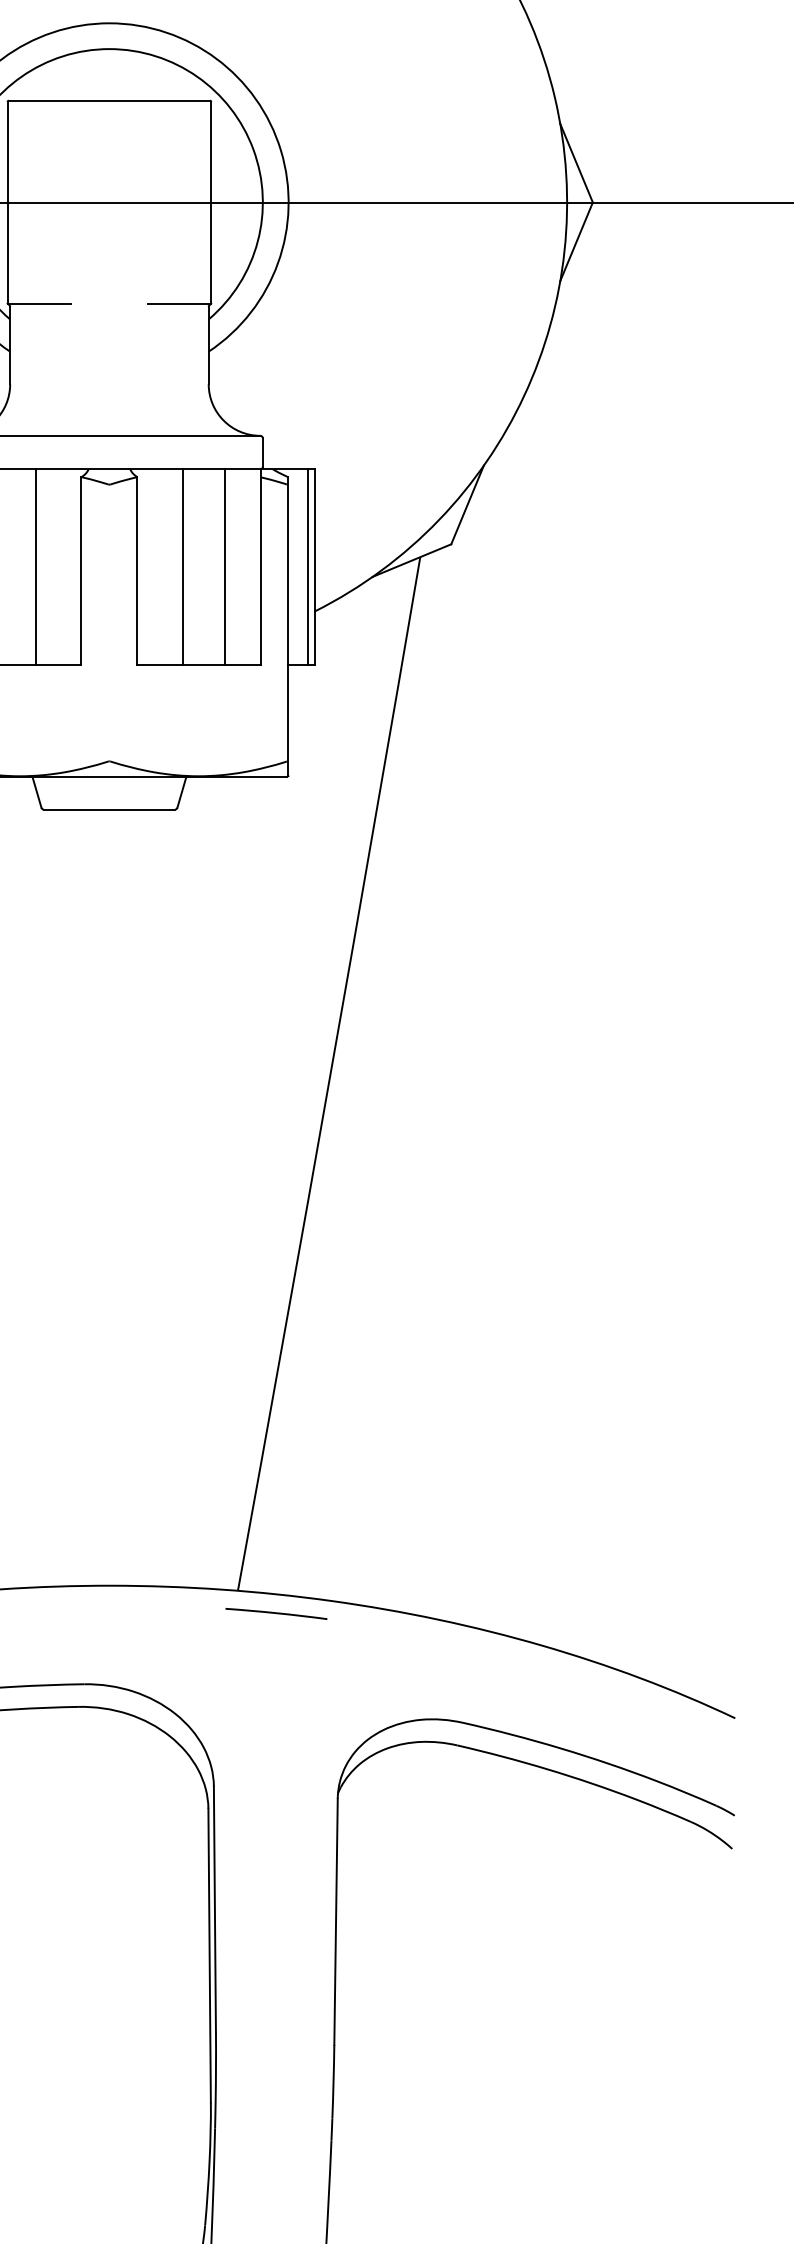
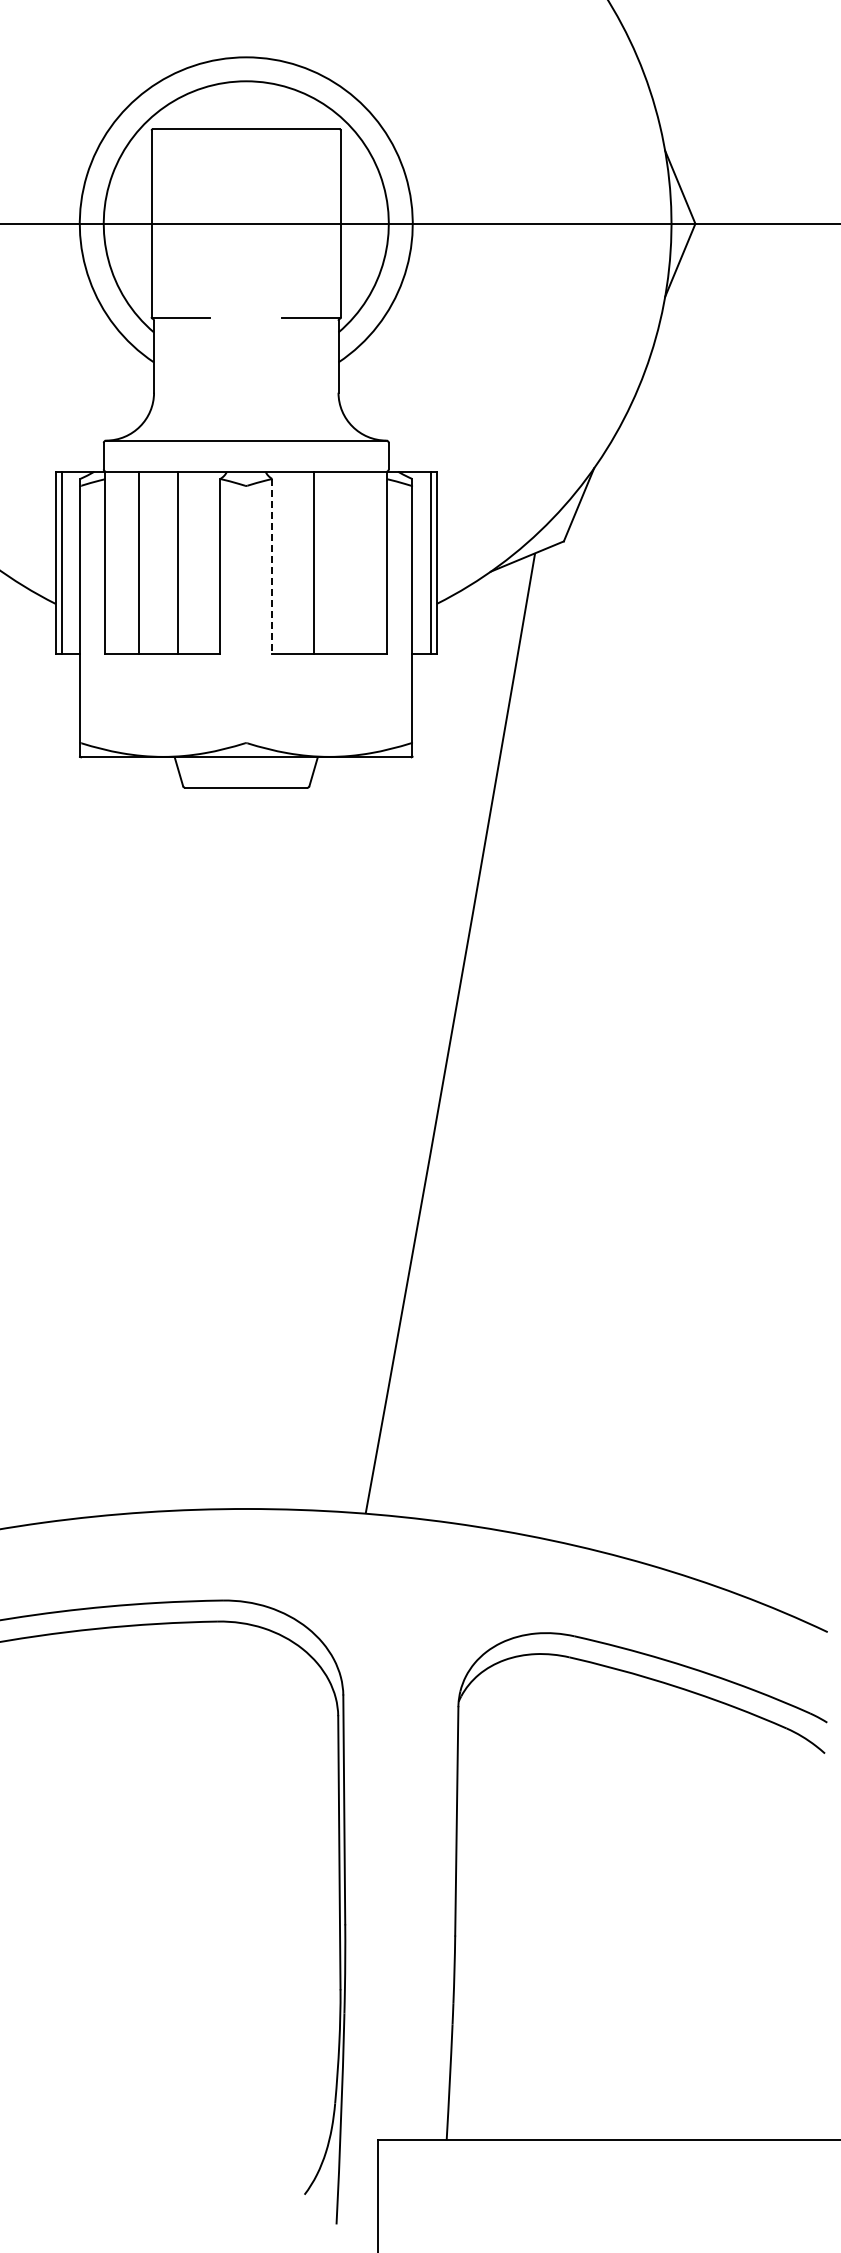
line: (224, 567) -> (353, 562), removed
line: (137, 571) -> (272, 566), solid -> dashed
line: (276, 1613) -> (401, 1534), removed

